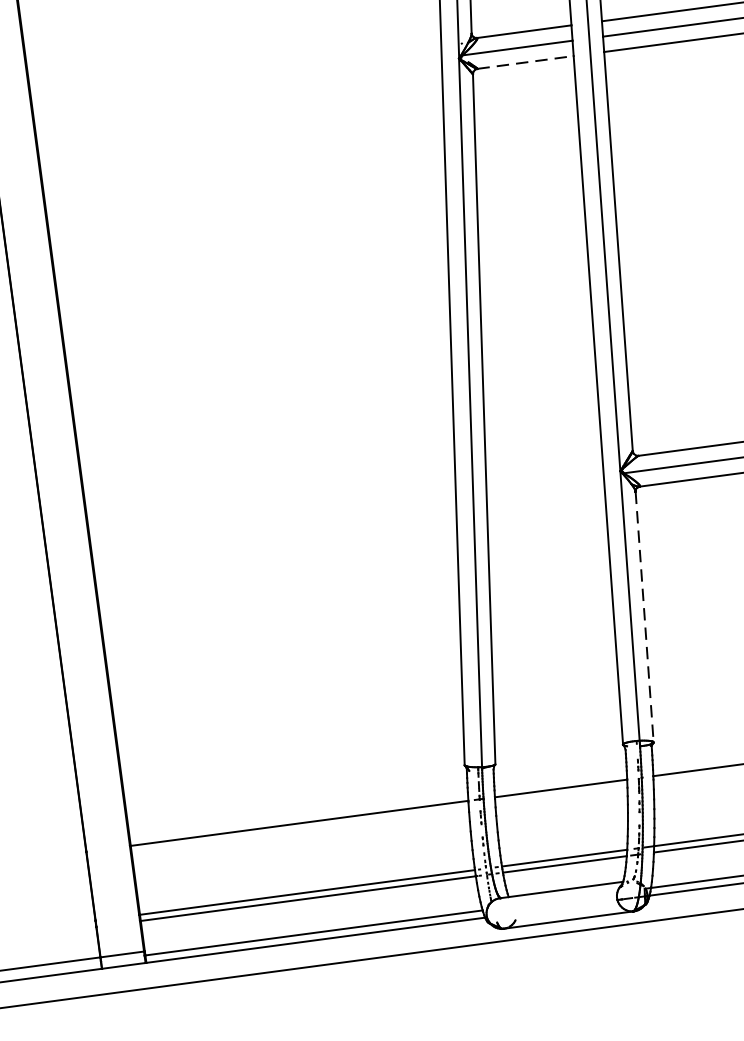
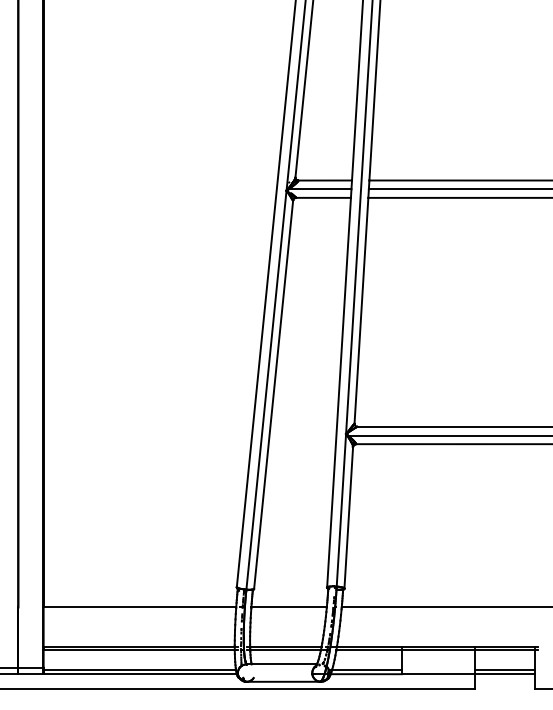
line: (527, 61) -> (324, 197), dashed -> solid
line: (644, 618) -> (348, 518), dashed -> solid

